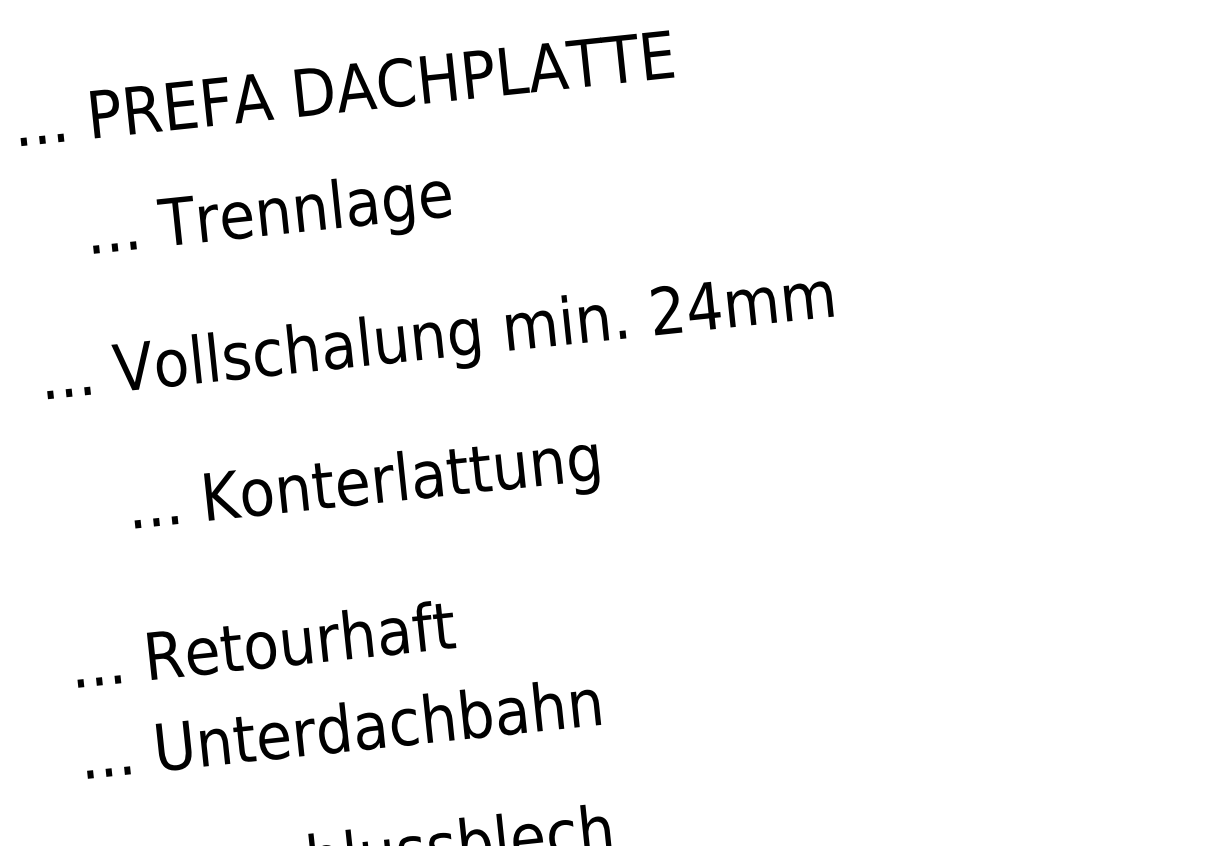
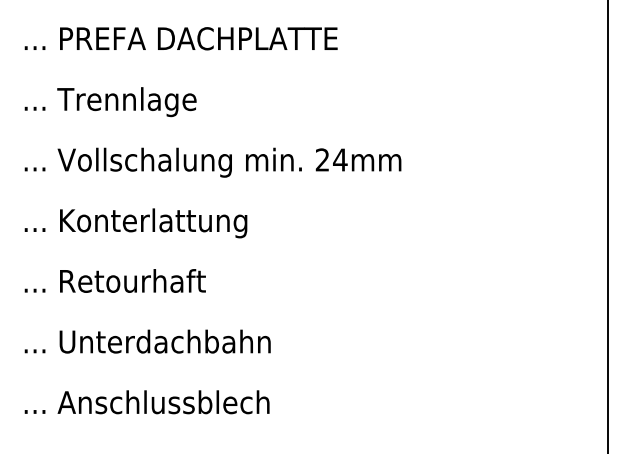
text: (270, 217) -> (110, 102), moved
text: (364, 486) -> (135, 223), moved
text: (262, 642) -> (114, 280), moved

